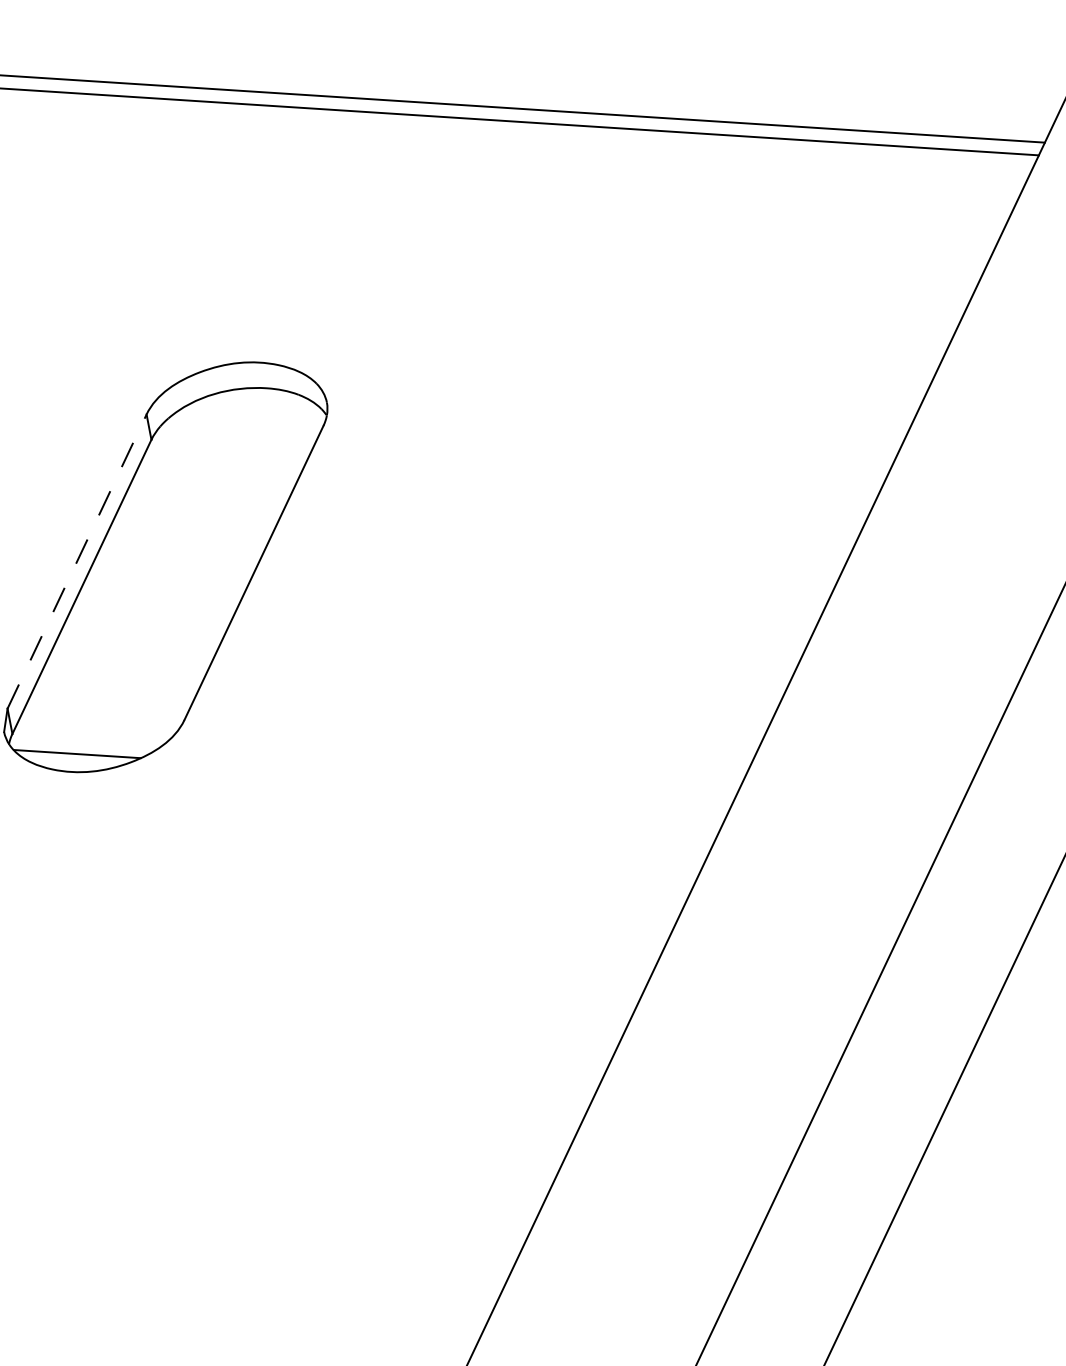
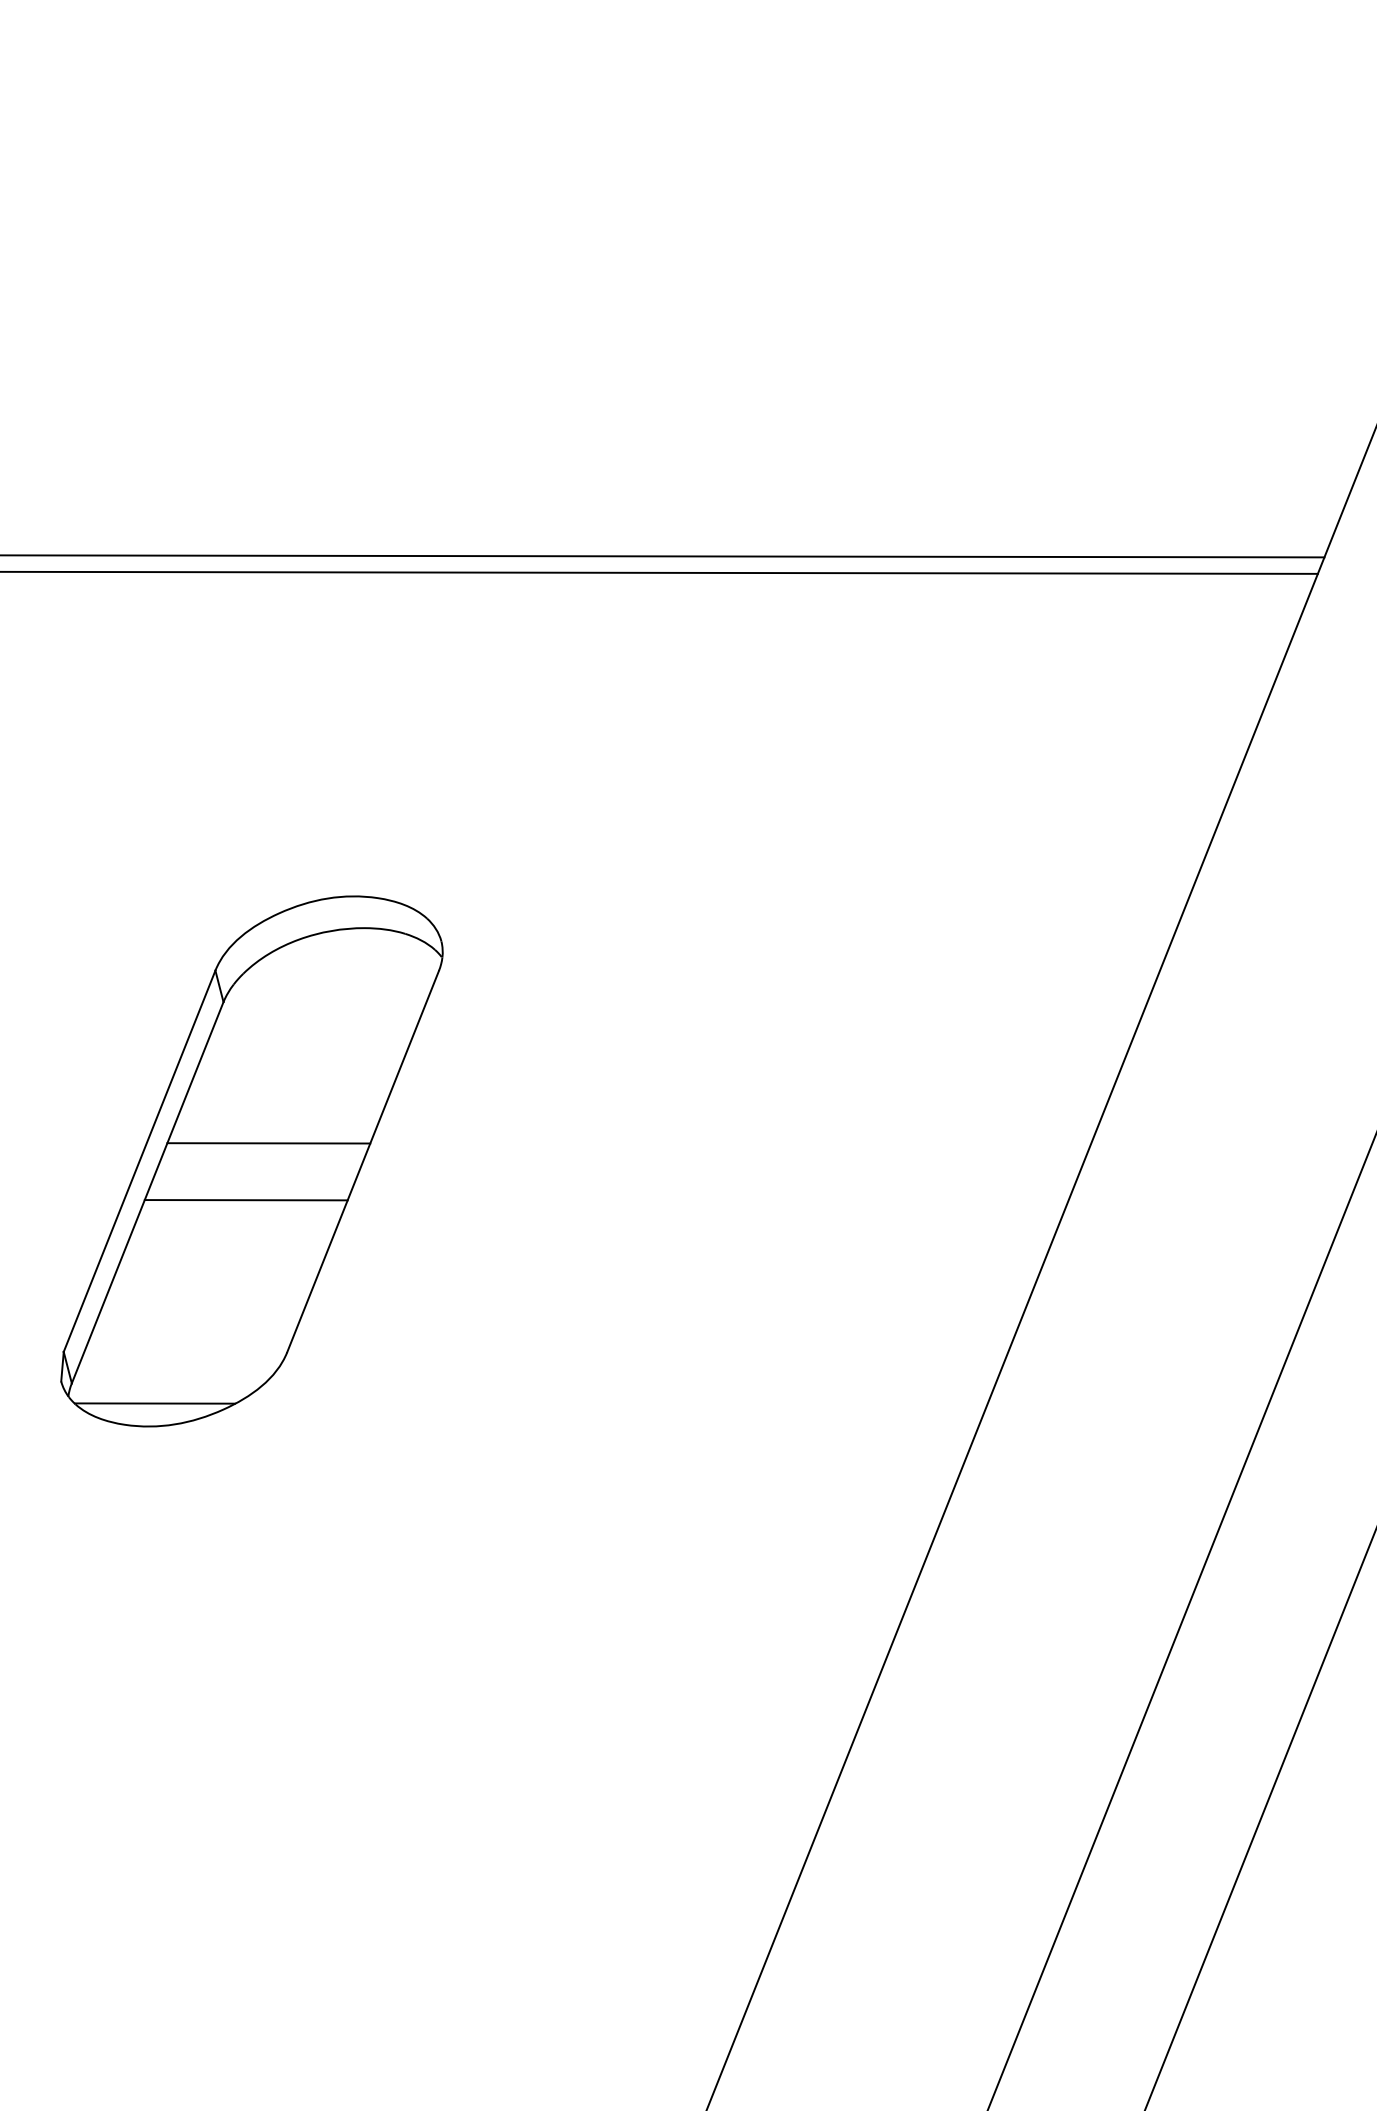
line: (180, 553) -> (268, 1143), added
line: (77, 560) -> (139, 1160), dashed -> solid
line: (158, 597) -> (245, 1200), added

